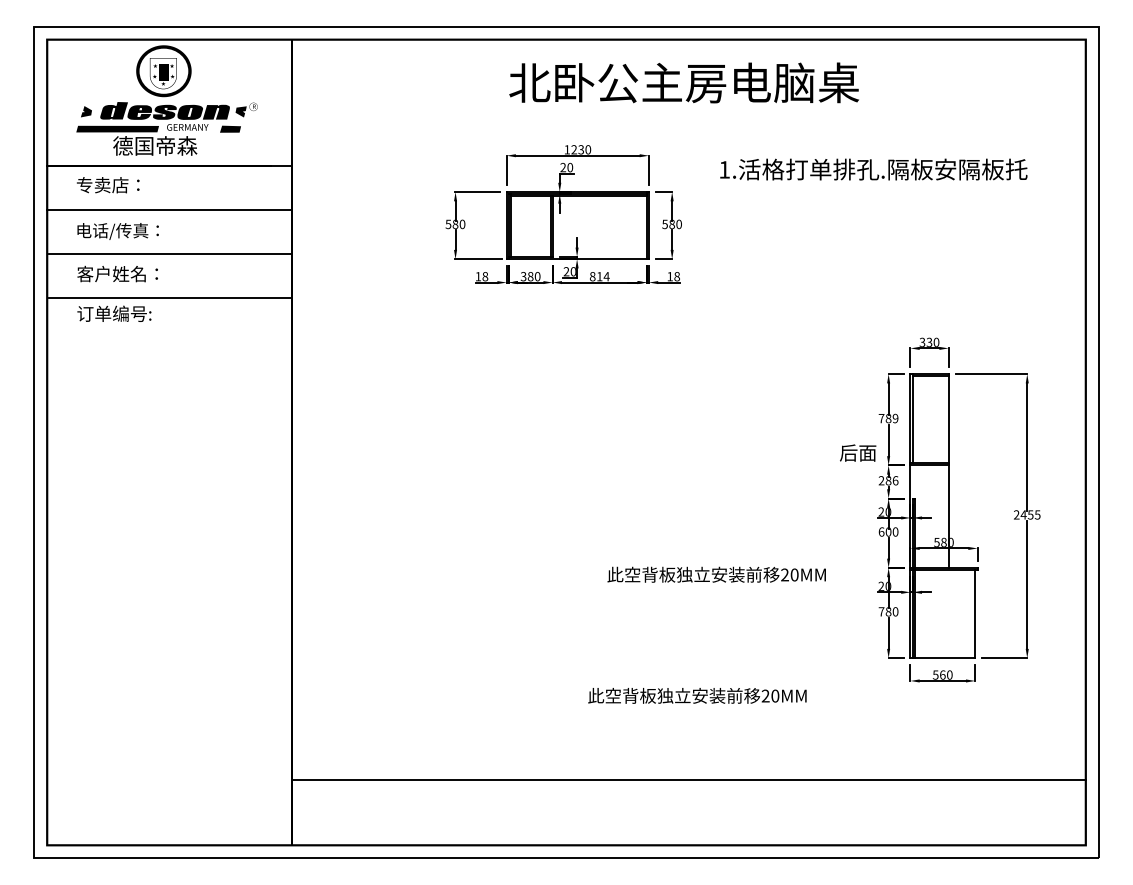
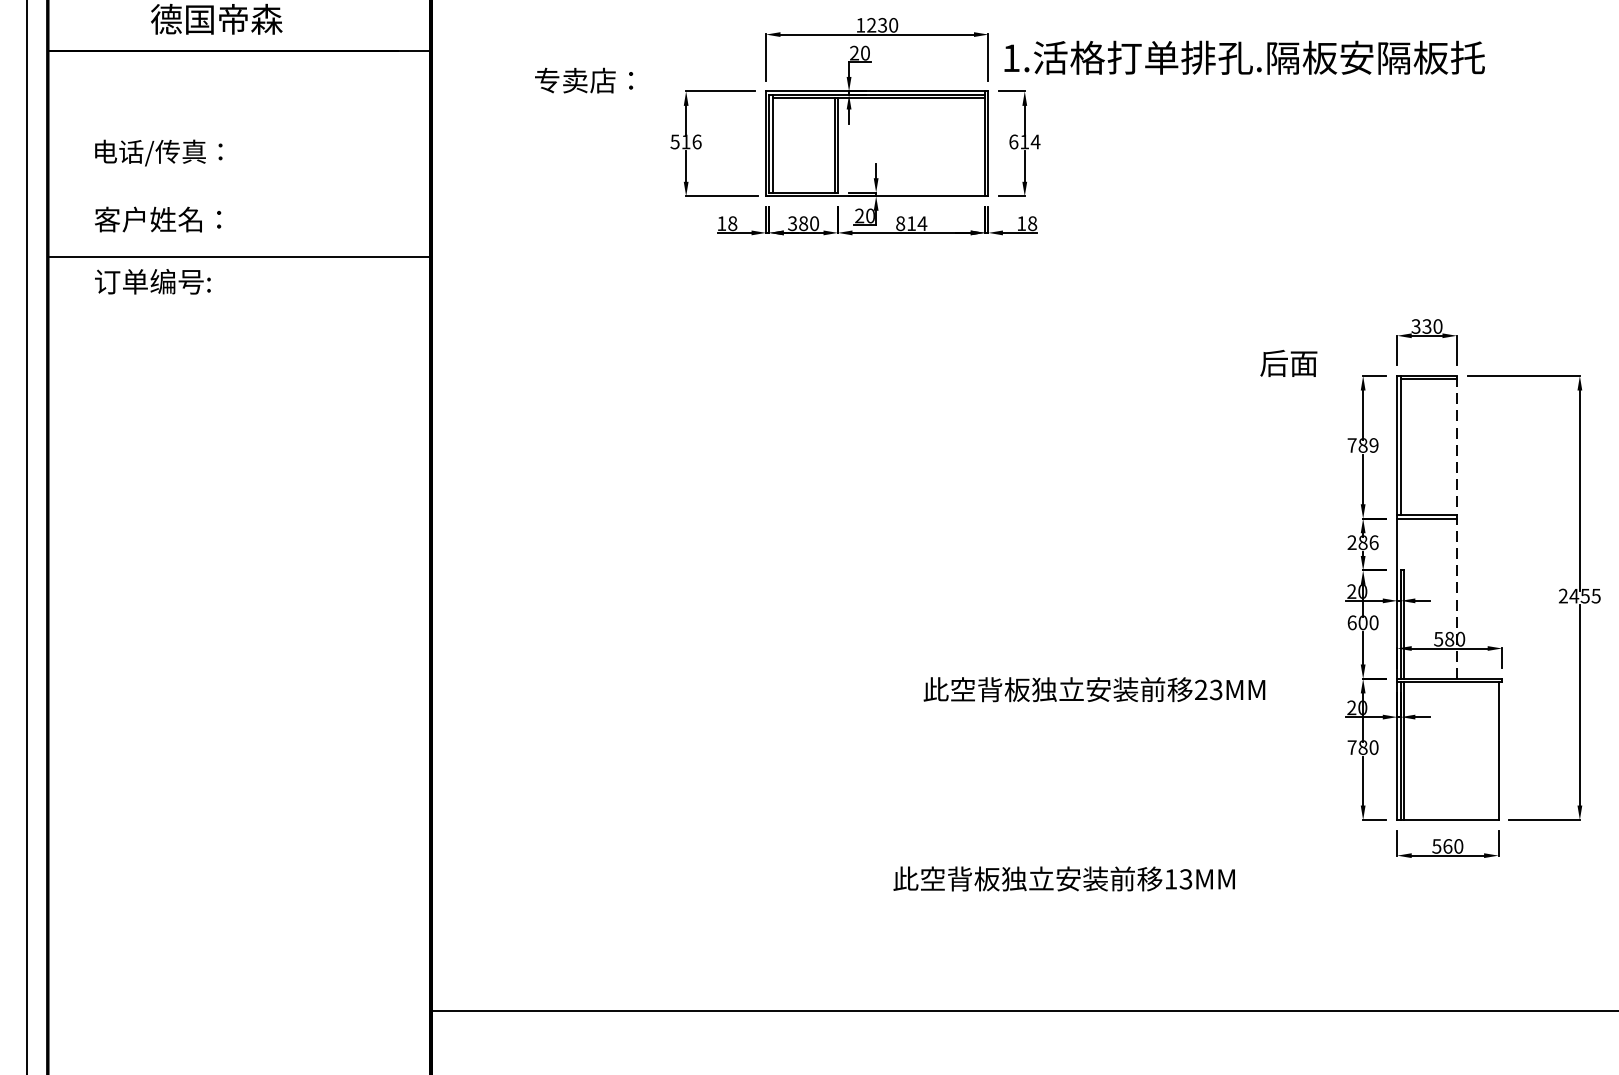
text: (873, 169) -> (1244, 57), moved
text: (108, 185) -> (584, 81), moved
line: (169, 210) -> (239, 120), removed
text: (458, 223) -> (690, 140), 580 -> 516
text: (672, 224) -> (1025, 142), 580 -> 614
line: (170, 254) -> (240, 189), removed
text: (858, 452) -> (1289, 362), moved
line: (948, 471) -> (1456, 528), solid -> dashed
text: (794, 574) -> (1216, 689), 20MM -> 23MM
text: (770, 695) -> (1178, 878), 20MM -> 13MM

